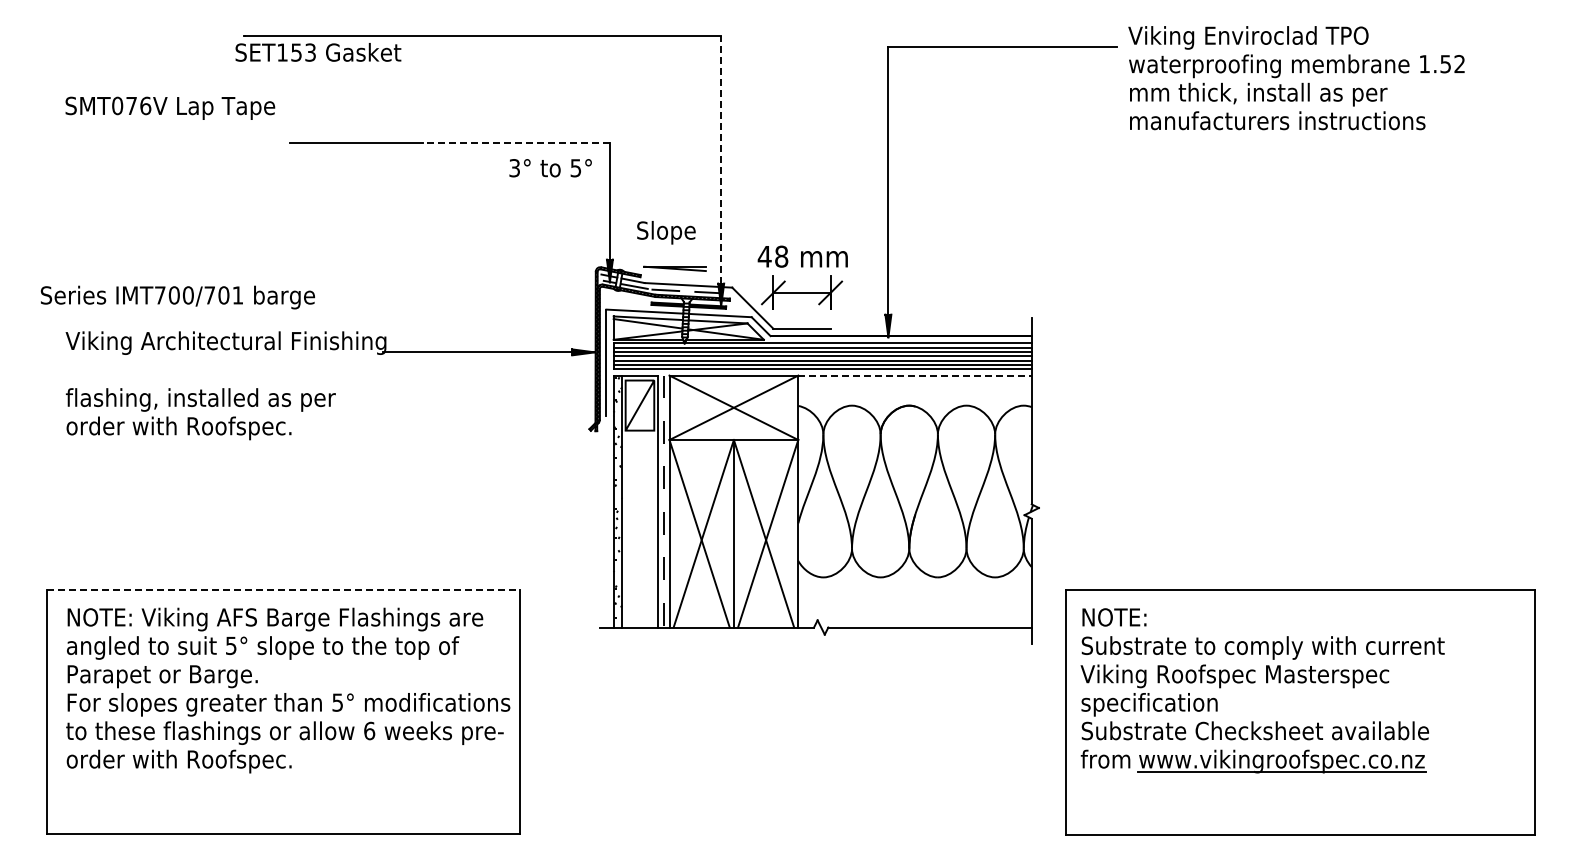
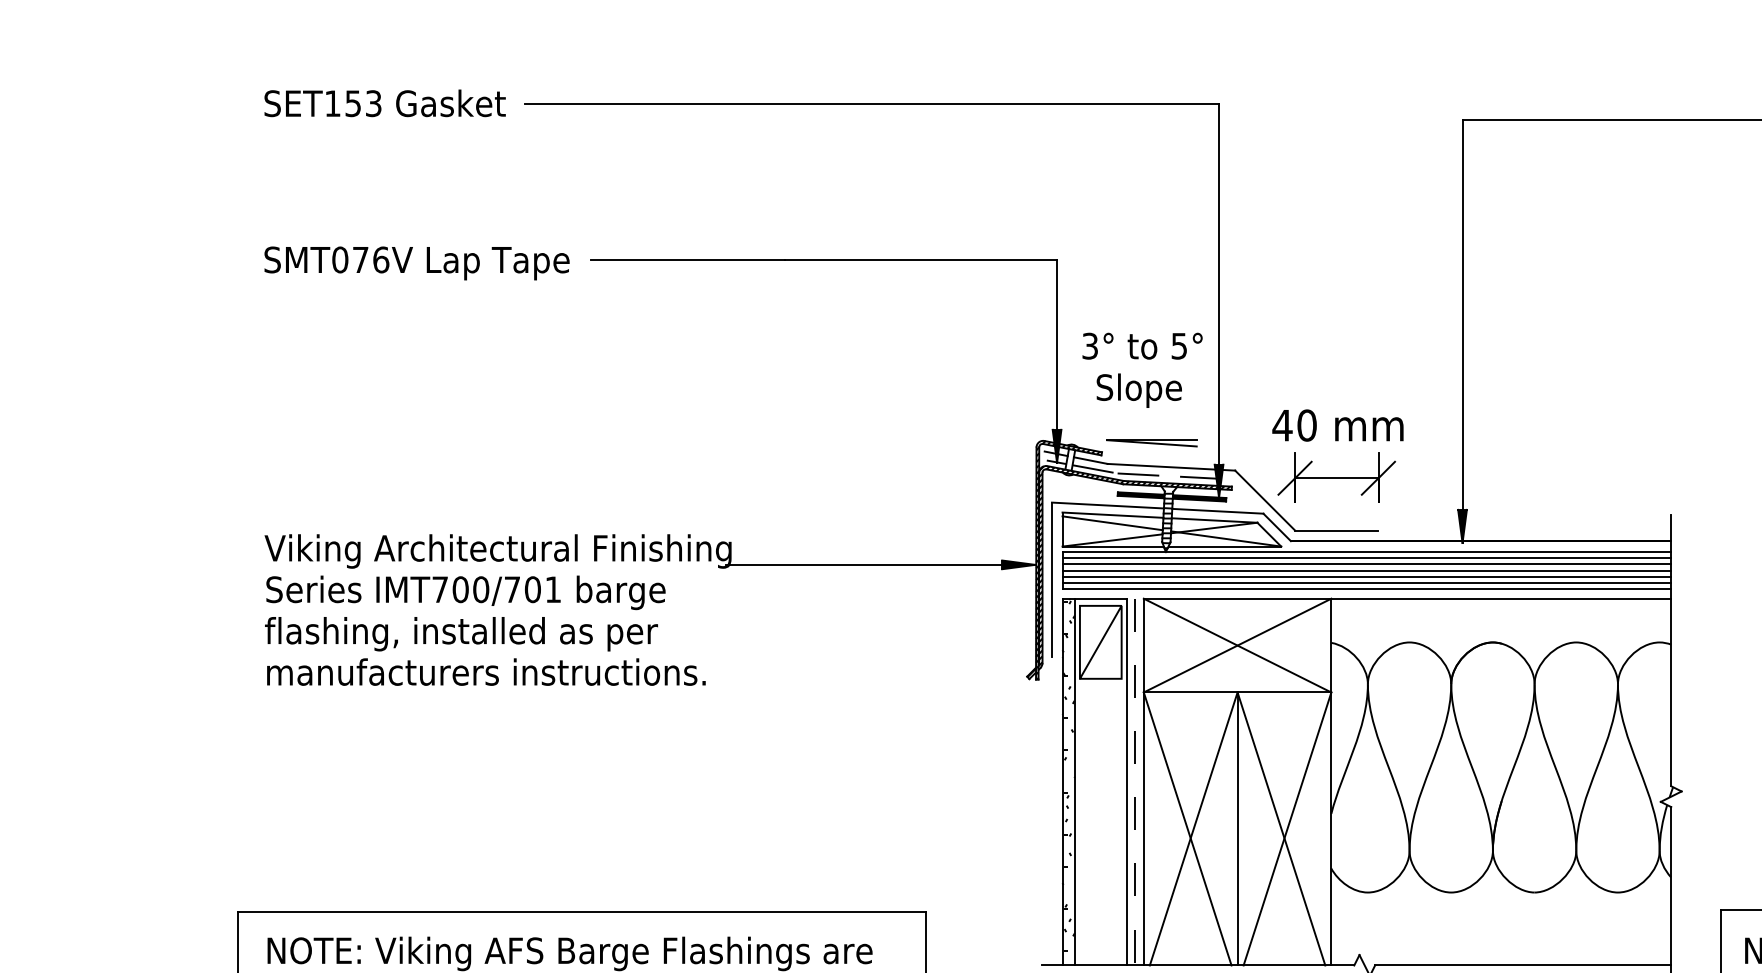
text: (318, 52) -> (385, 103), moved
text: (170, 107) -> (417, 262), moved
line: (516, 142) -> (921, 259), dashed -> solid
text: (550, 168) -> (1142, 346), moved
line: (721, 170) -> (1219, 300), dashed -> solid
text: (781, 256) -> (1306, 425), 48 -> 40
text: (177, 297) -> (465, 592), moved
line: (915, 375) -> (1501, 598), dashed -> solid
text: (217, 428) -> (485, 675), order with Roofspec. -> manufacturers instructions.
line: (284, 590) -> (583, 911), dashed -> solid

